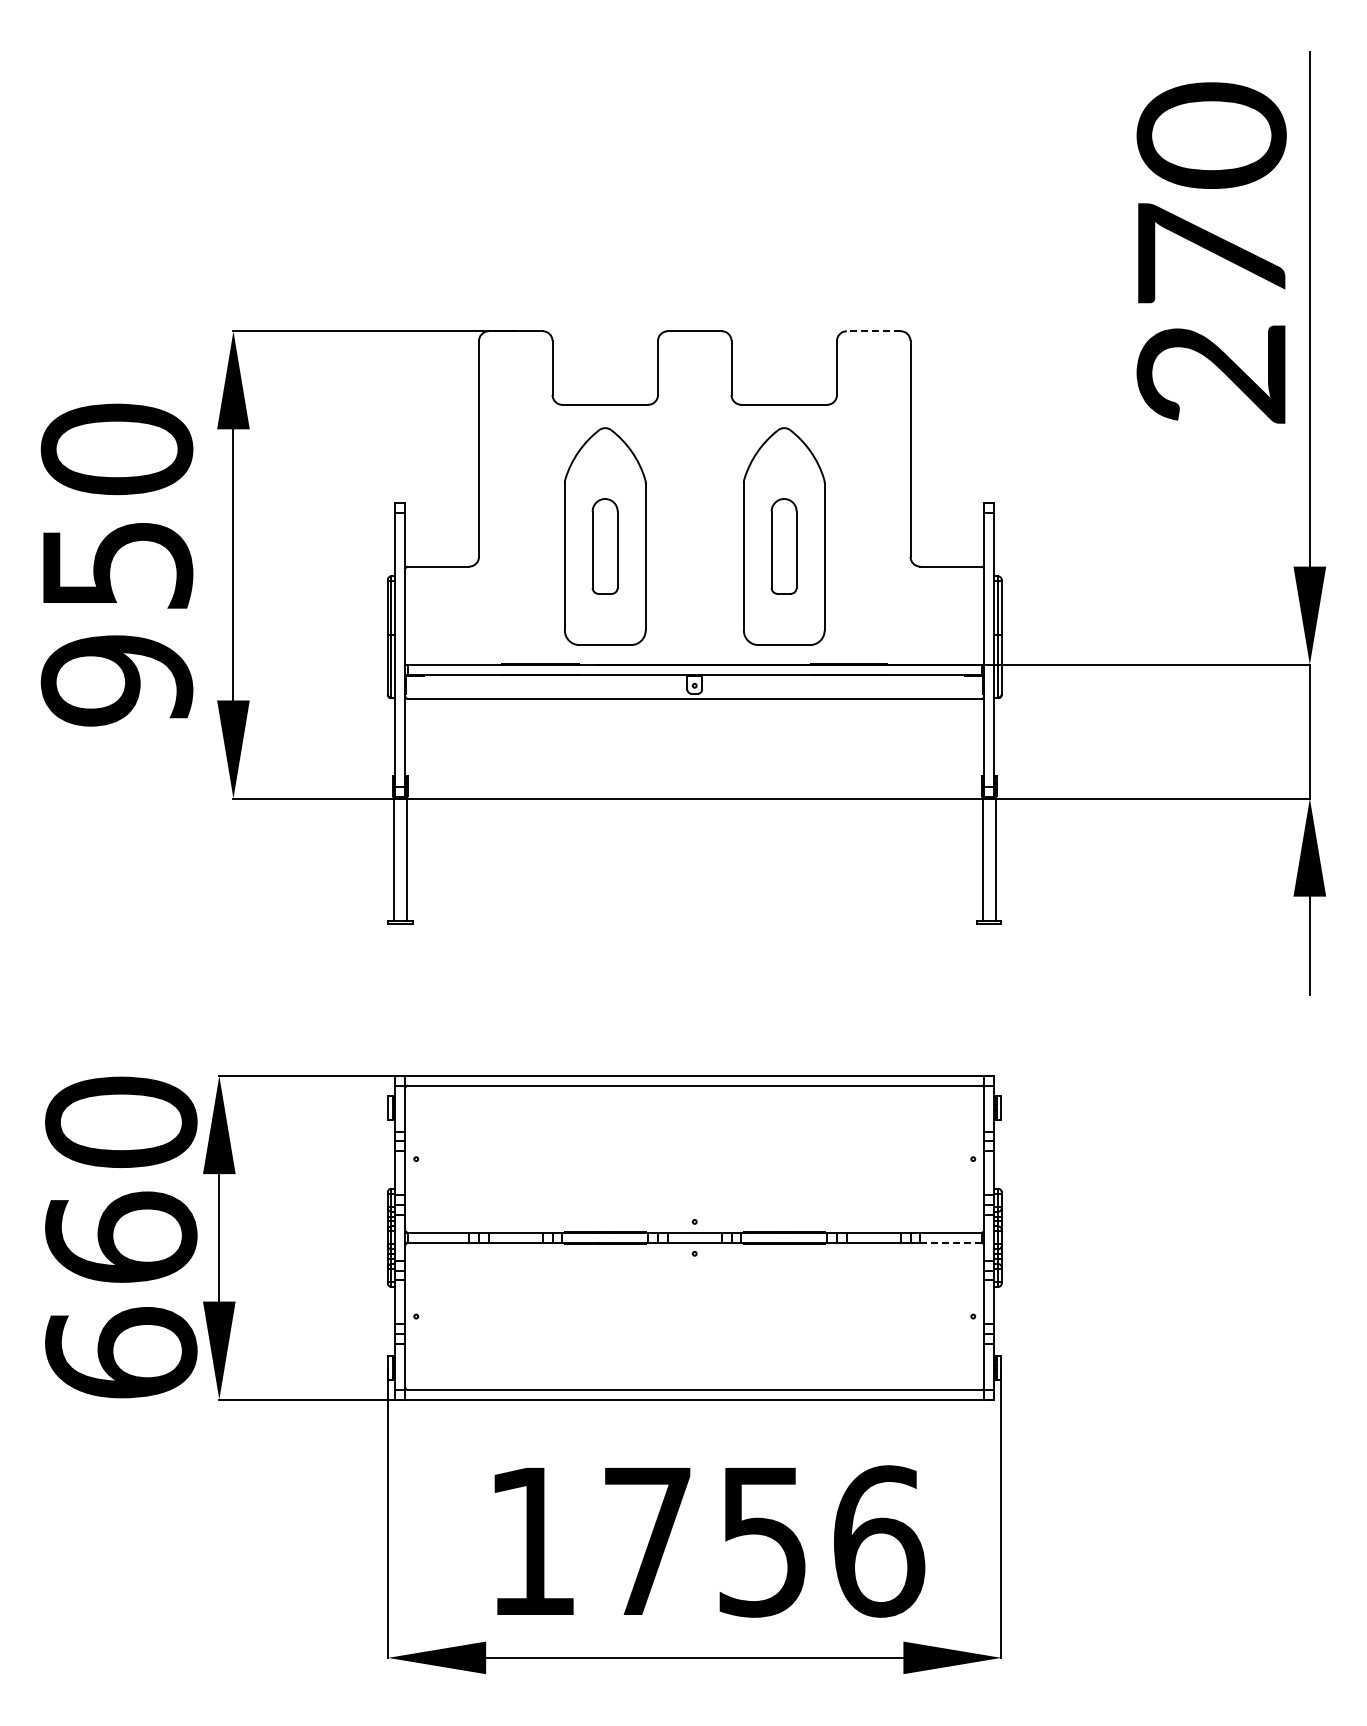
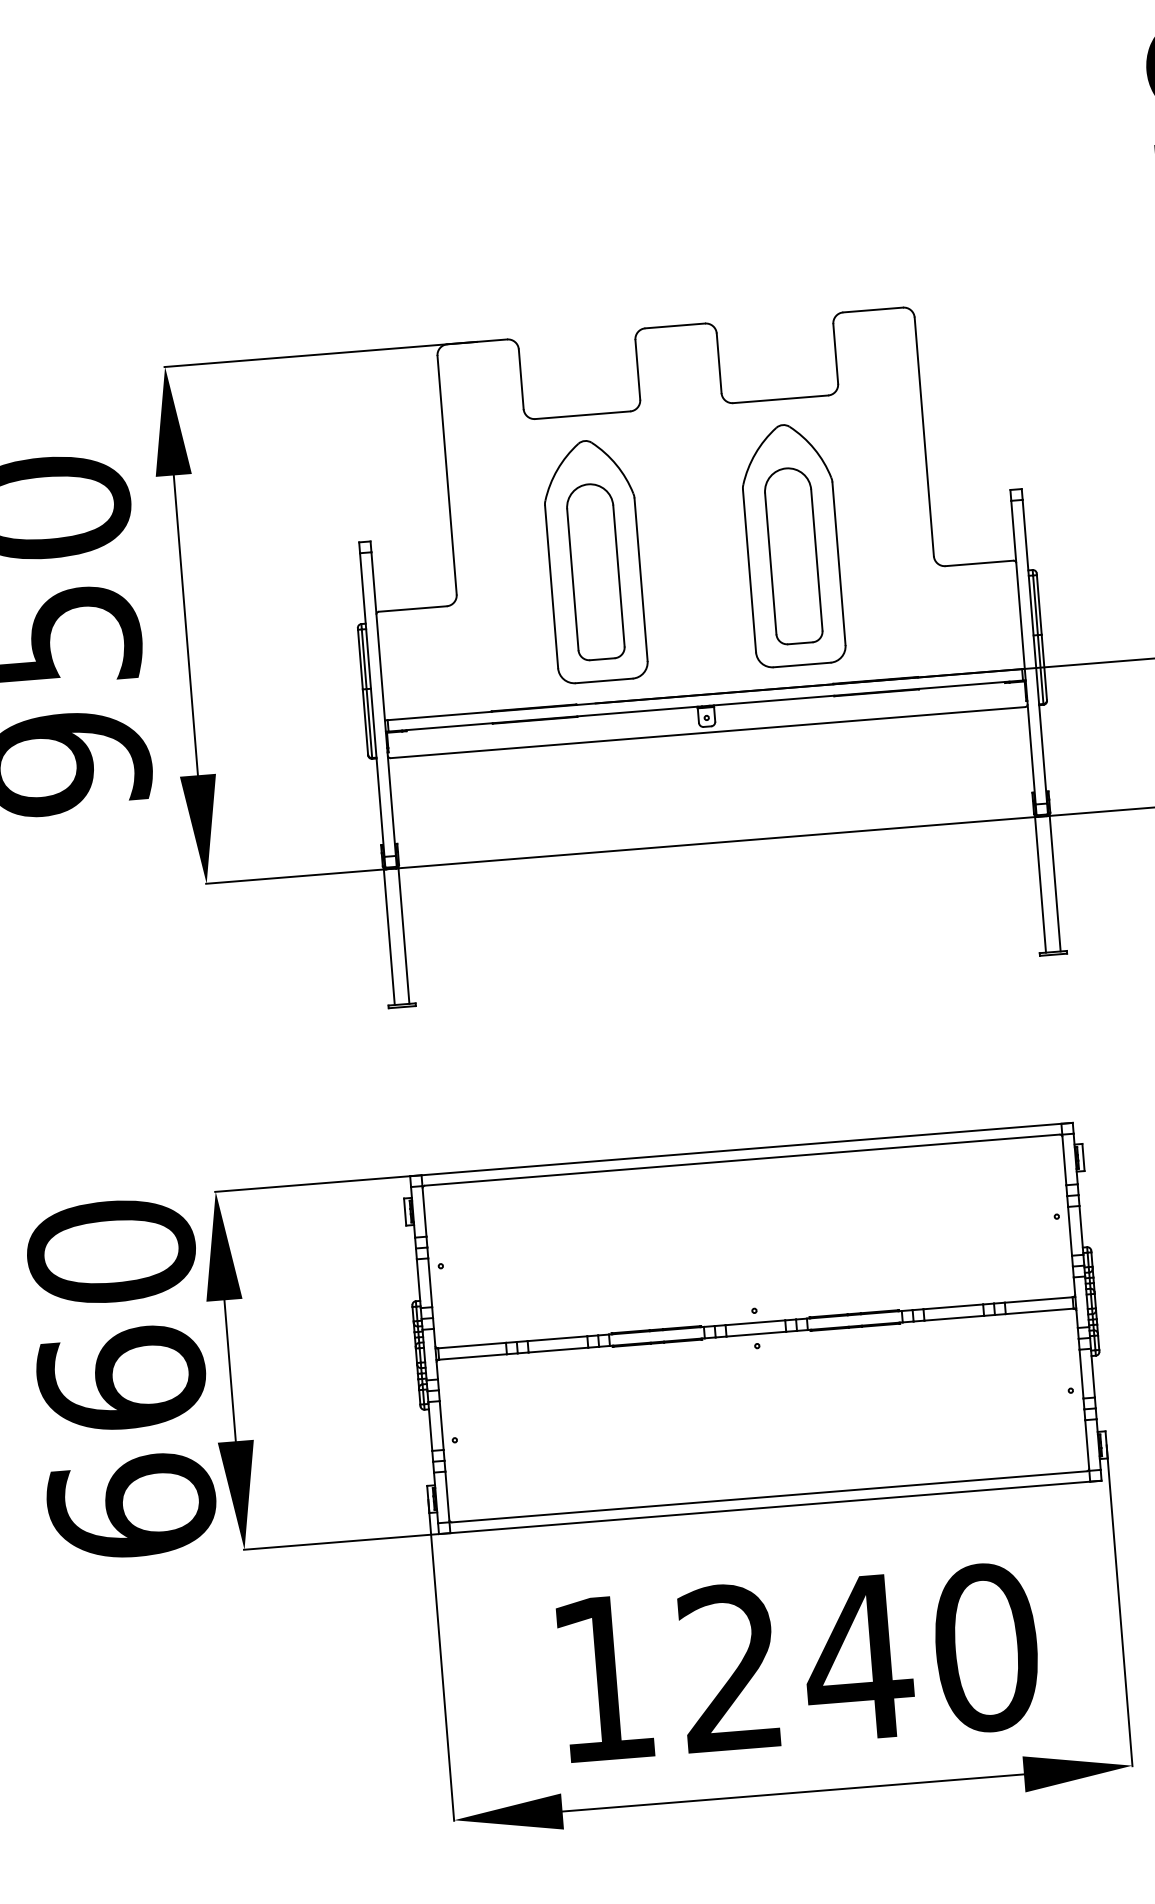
line: (873, 331) -> (872, 310), dashed -> solid
part: (604, 546) -> (594, 571), size x1.67
part: (783, 546) -> (792, 556), size x1.67
line: (950, 1243) -> (1039, 1311), dashed -> solid
text: (764, 1541) -> (860, 1658), 1756 -> 1240

